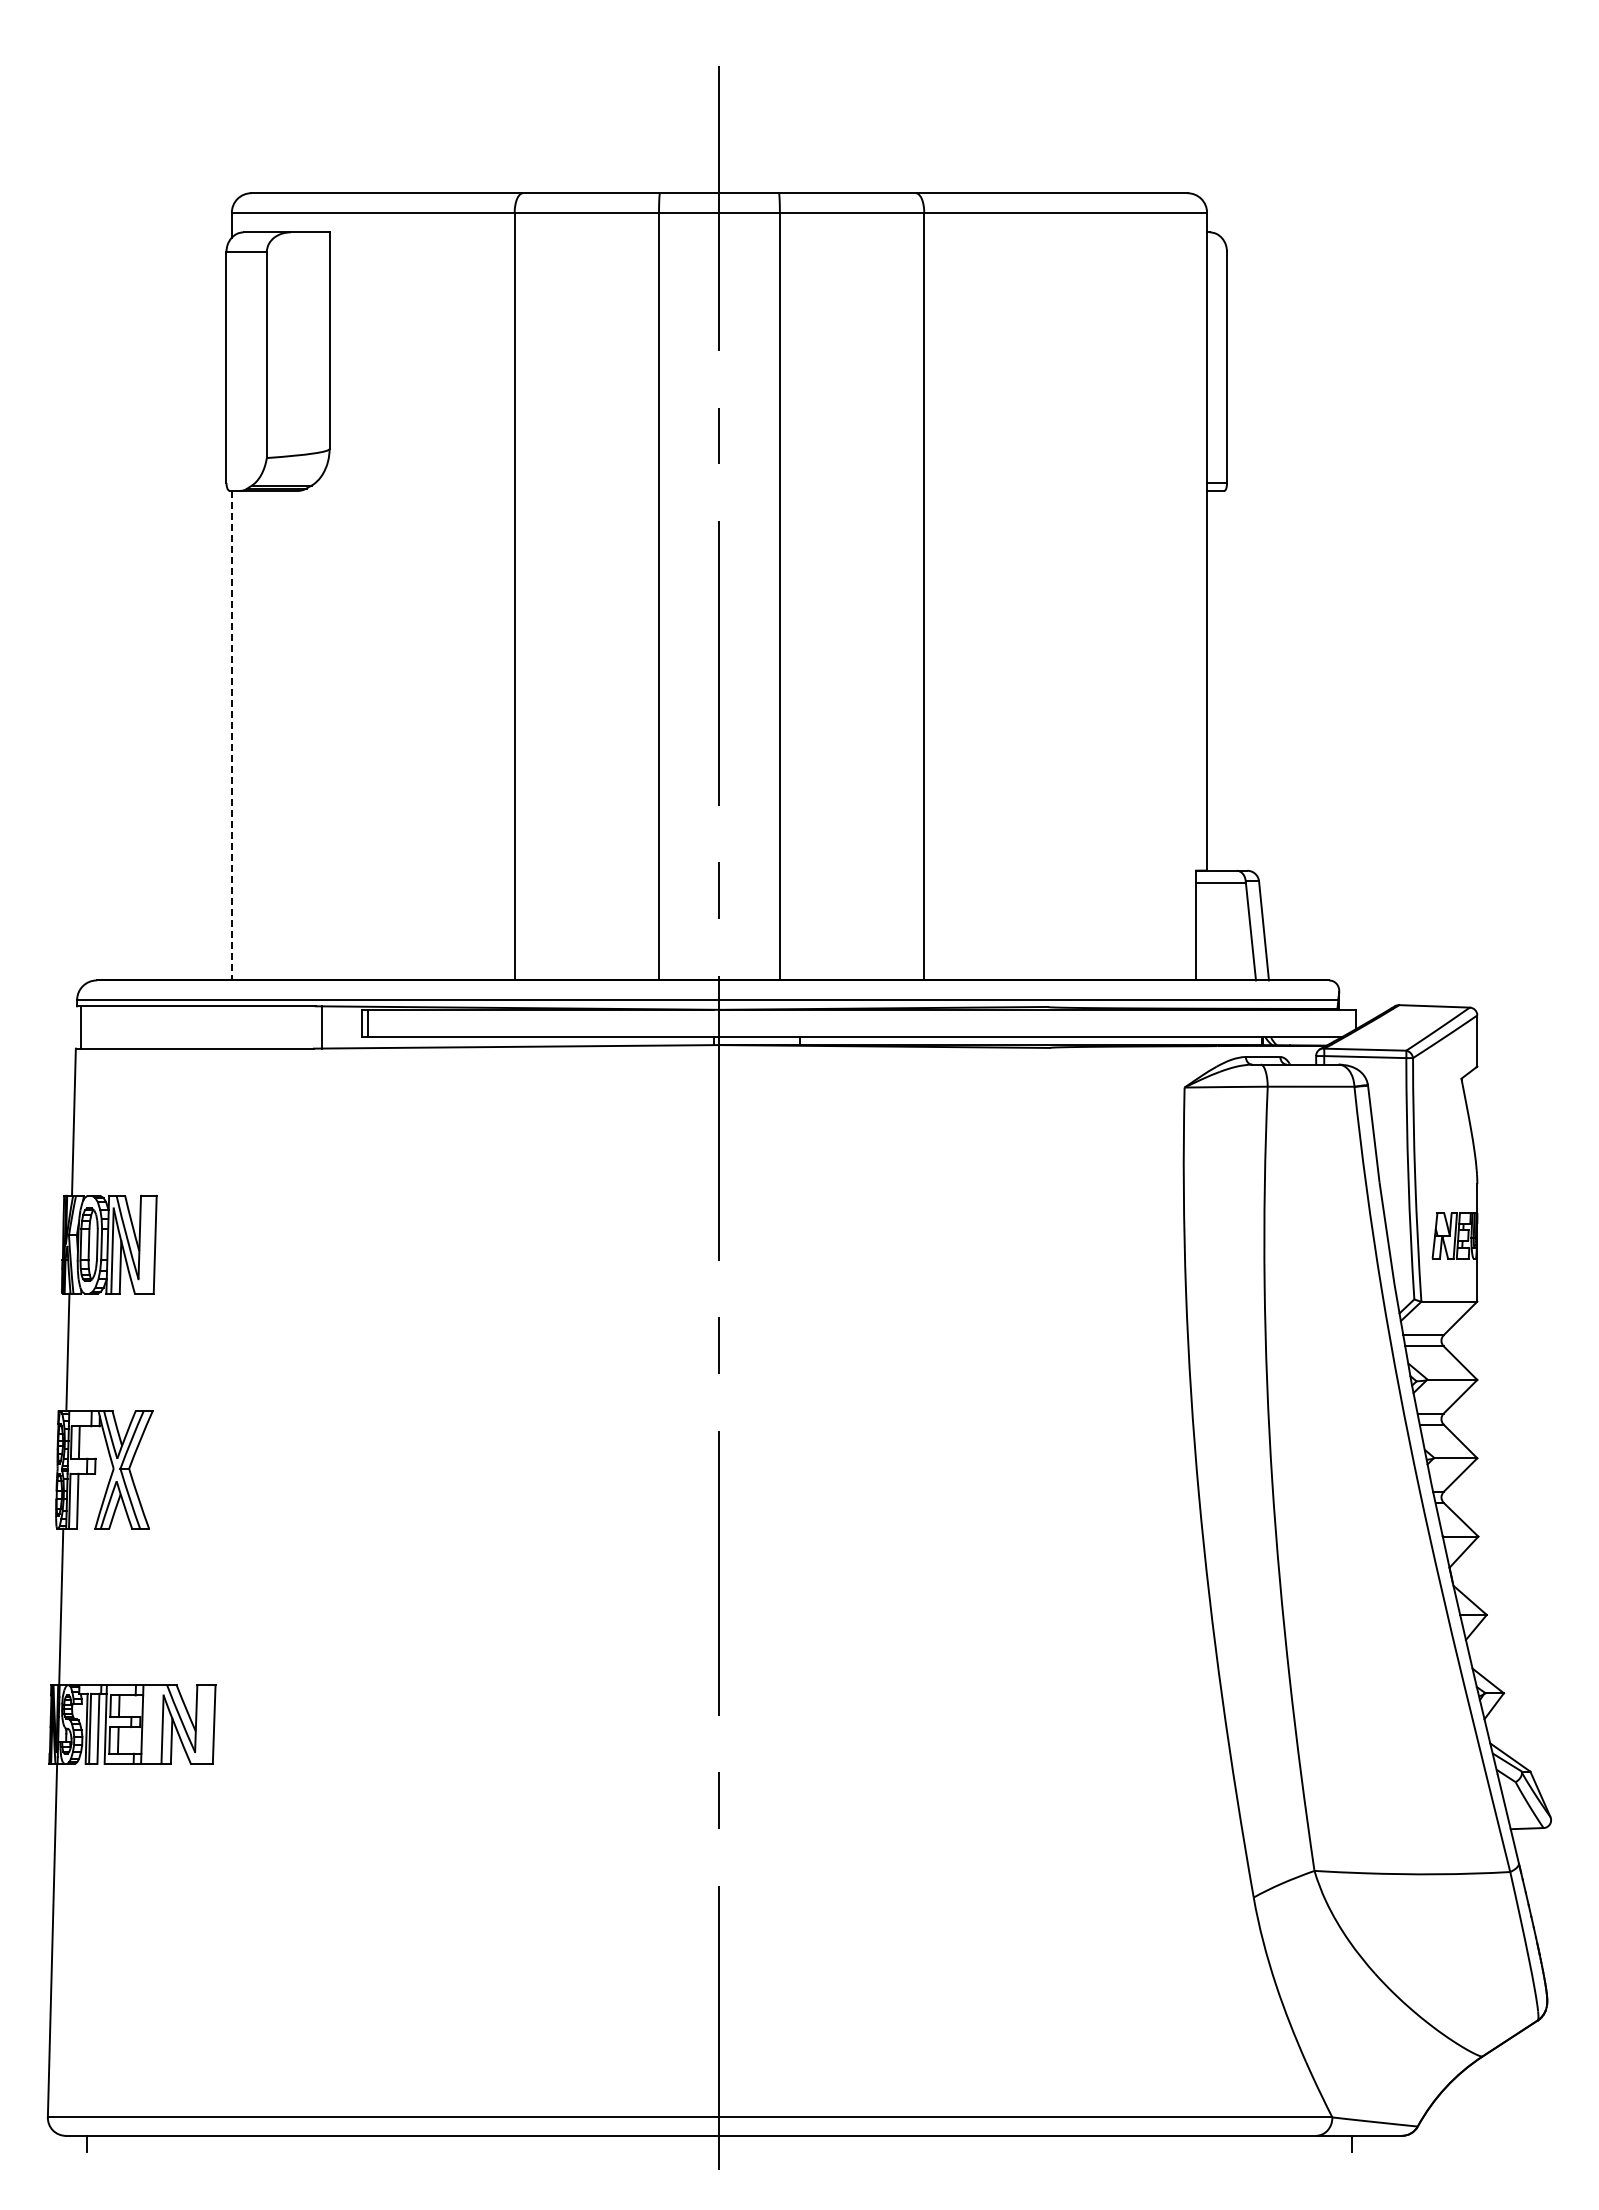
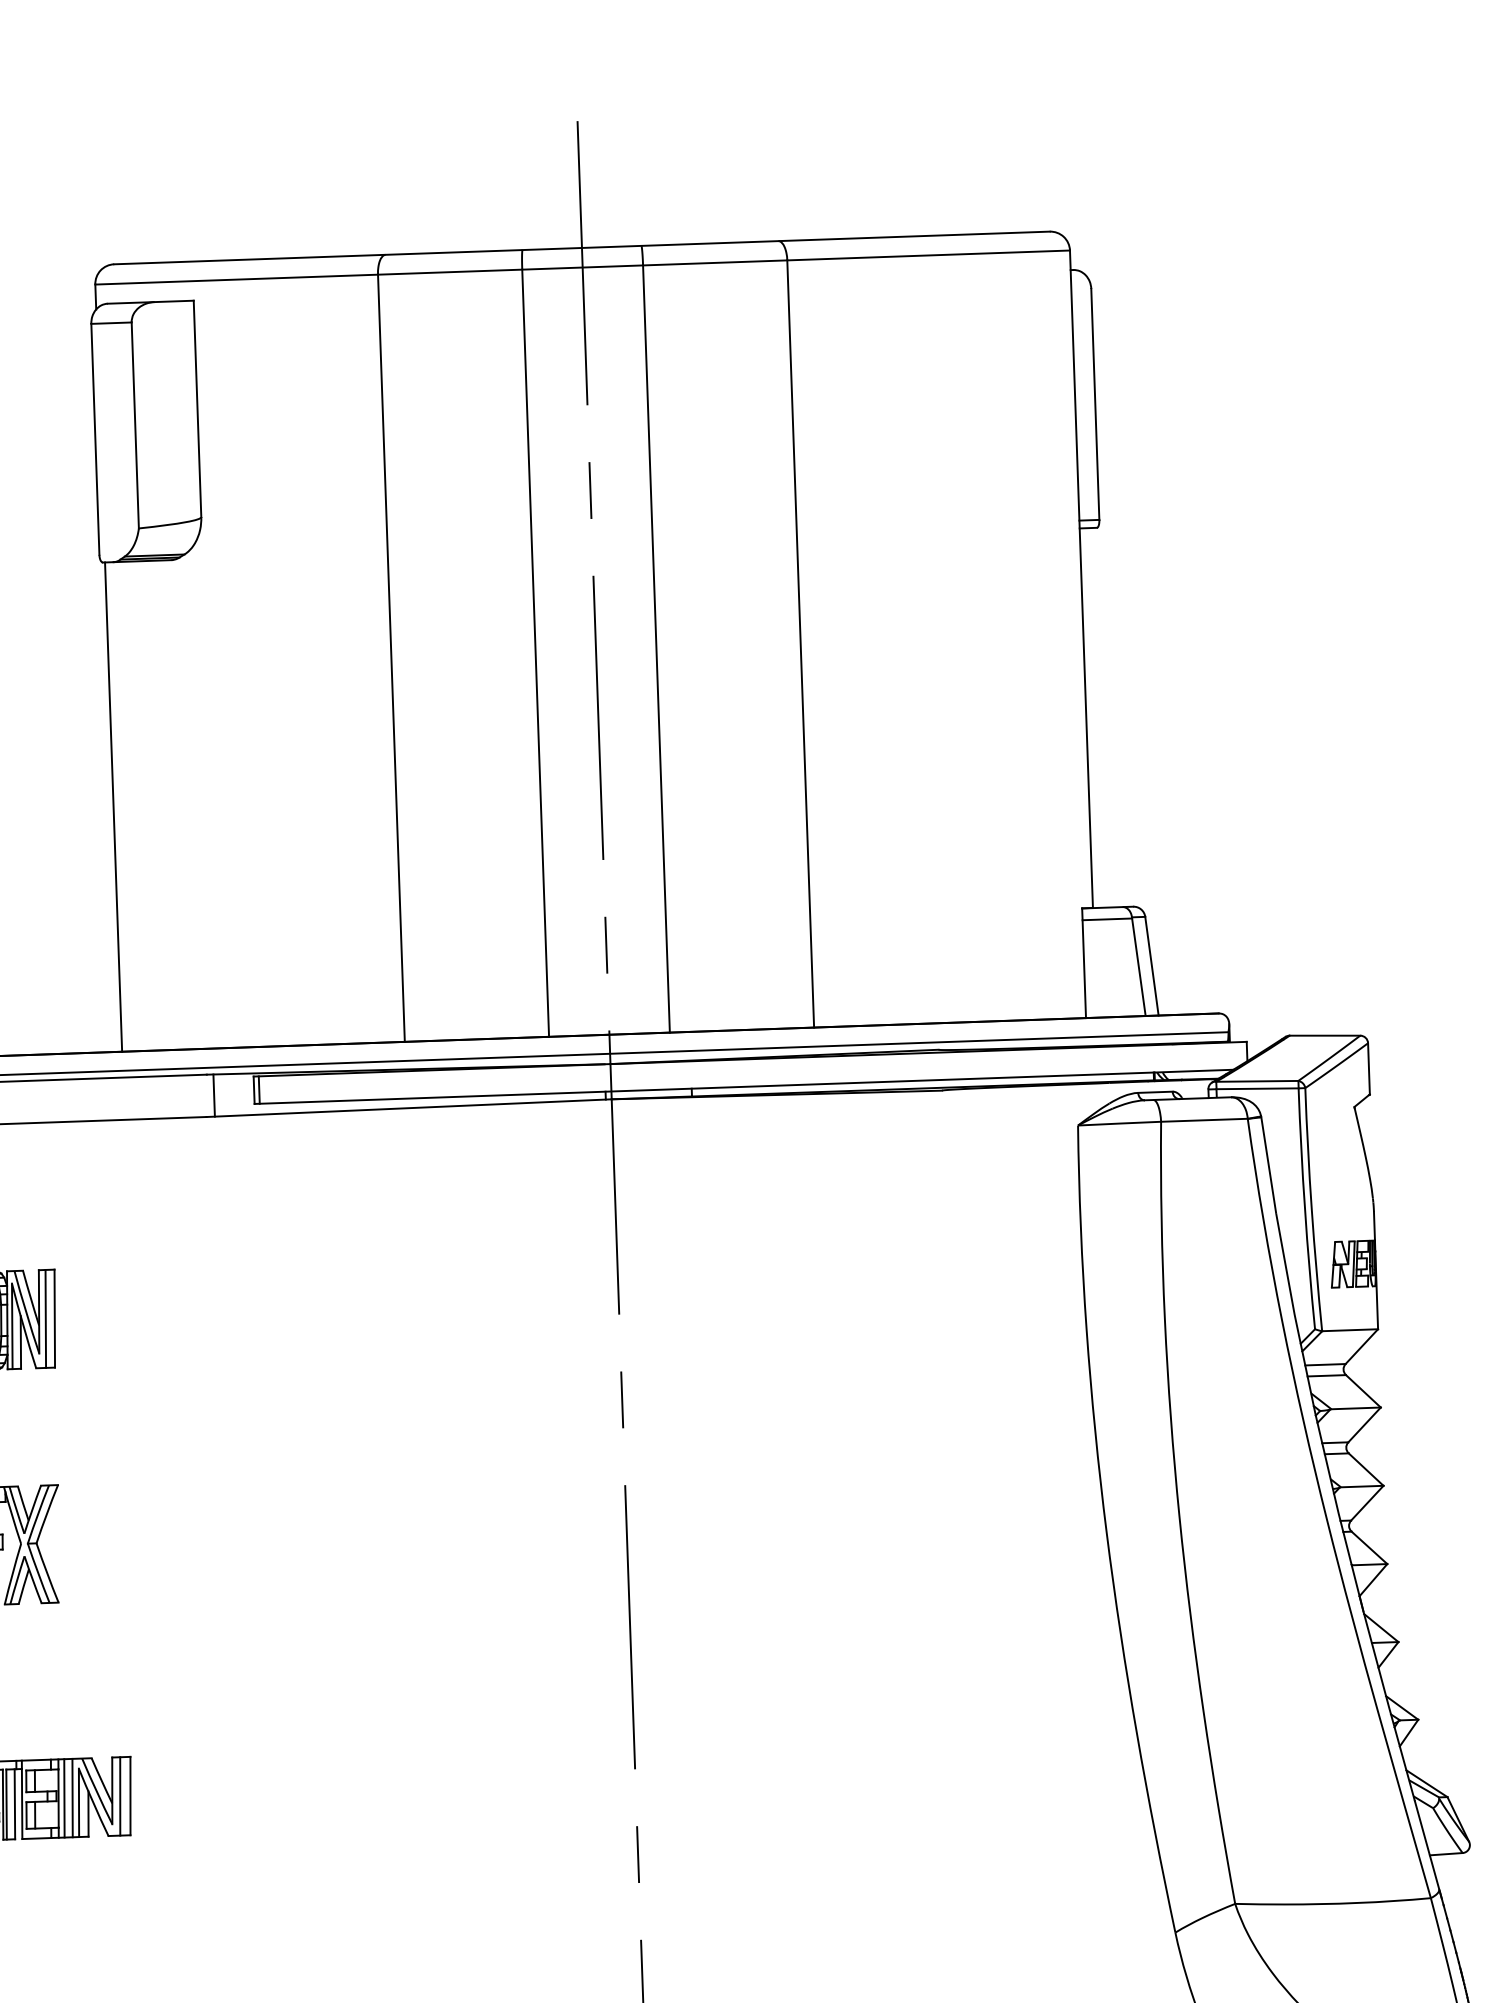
line: (231, 735) -> (113, 806), dashed -> solid
line: (145, 1244) -> (45, 1318), added
line: (147, 1724) -> (63, 1798), added
line: (156, 1724) -> (72, 1797), added
line: (203, 1724) -> (119, 1796), added

